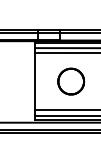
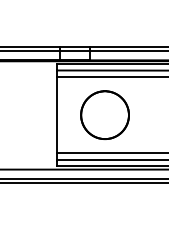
part: (70, 81) -> (104, 114), size x1.4

